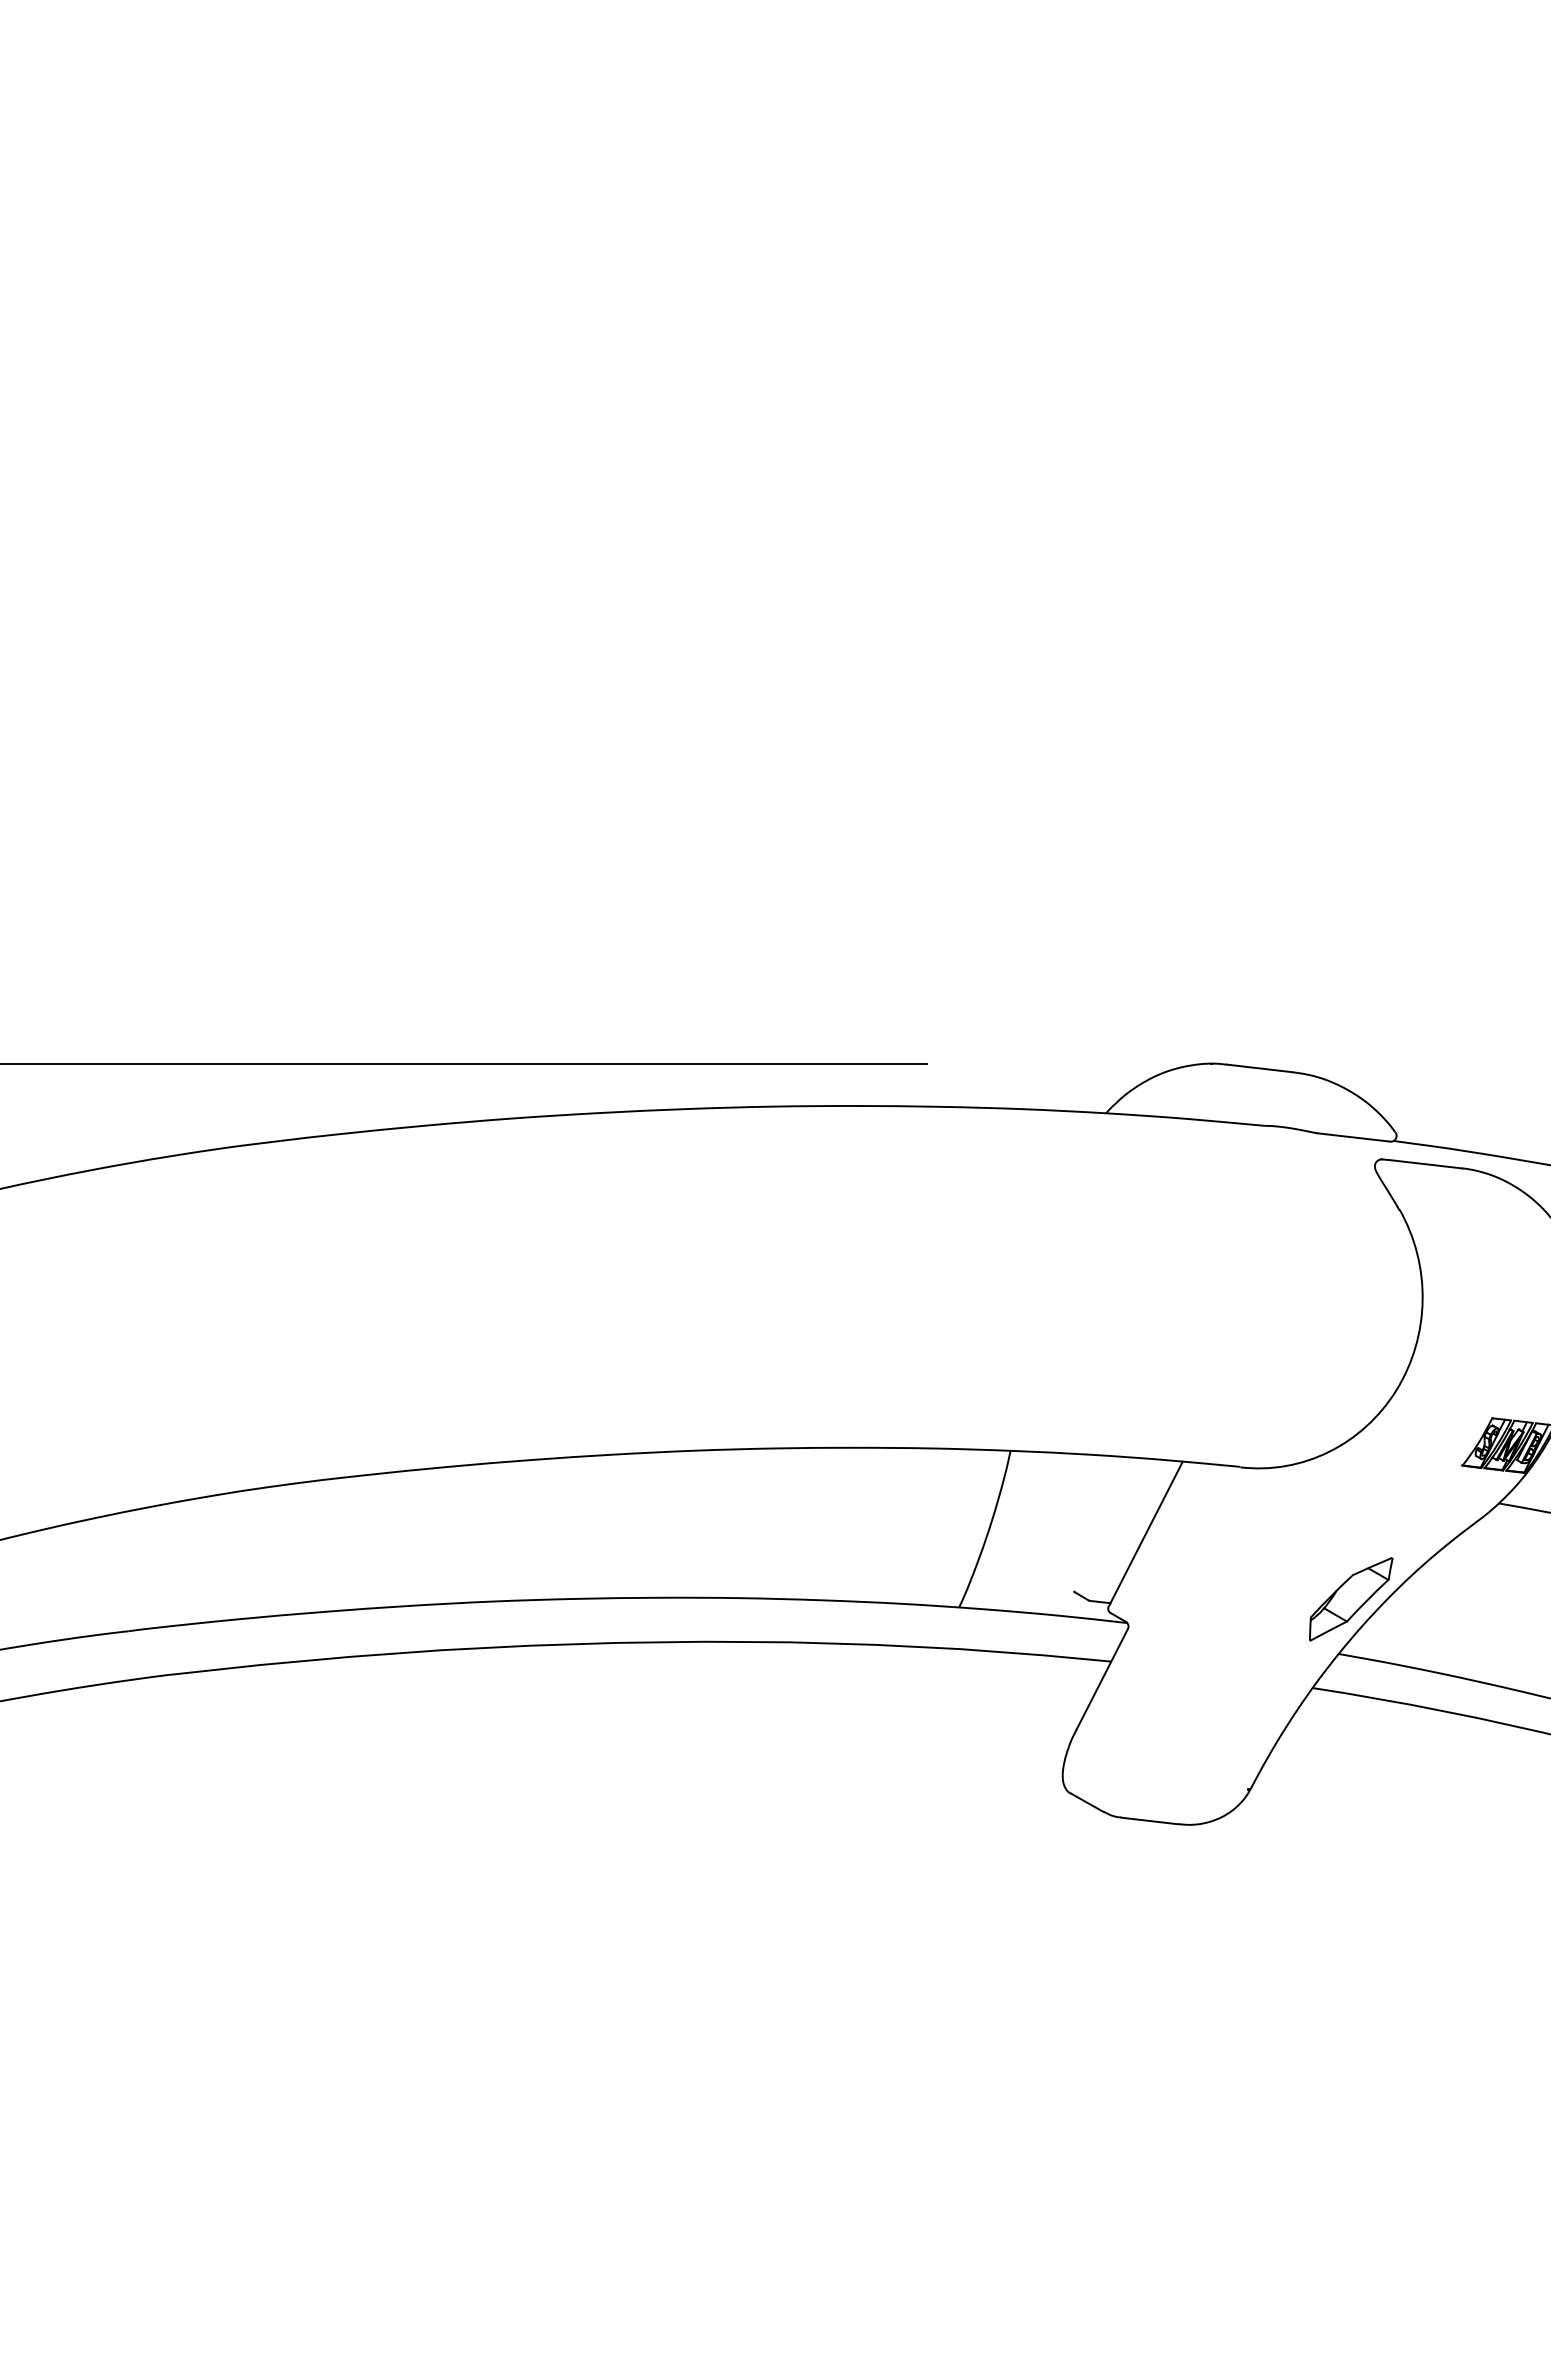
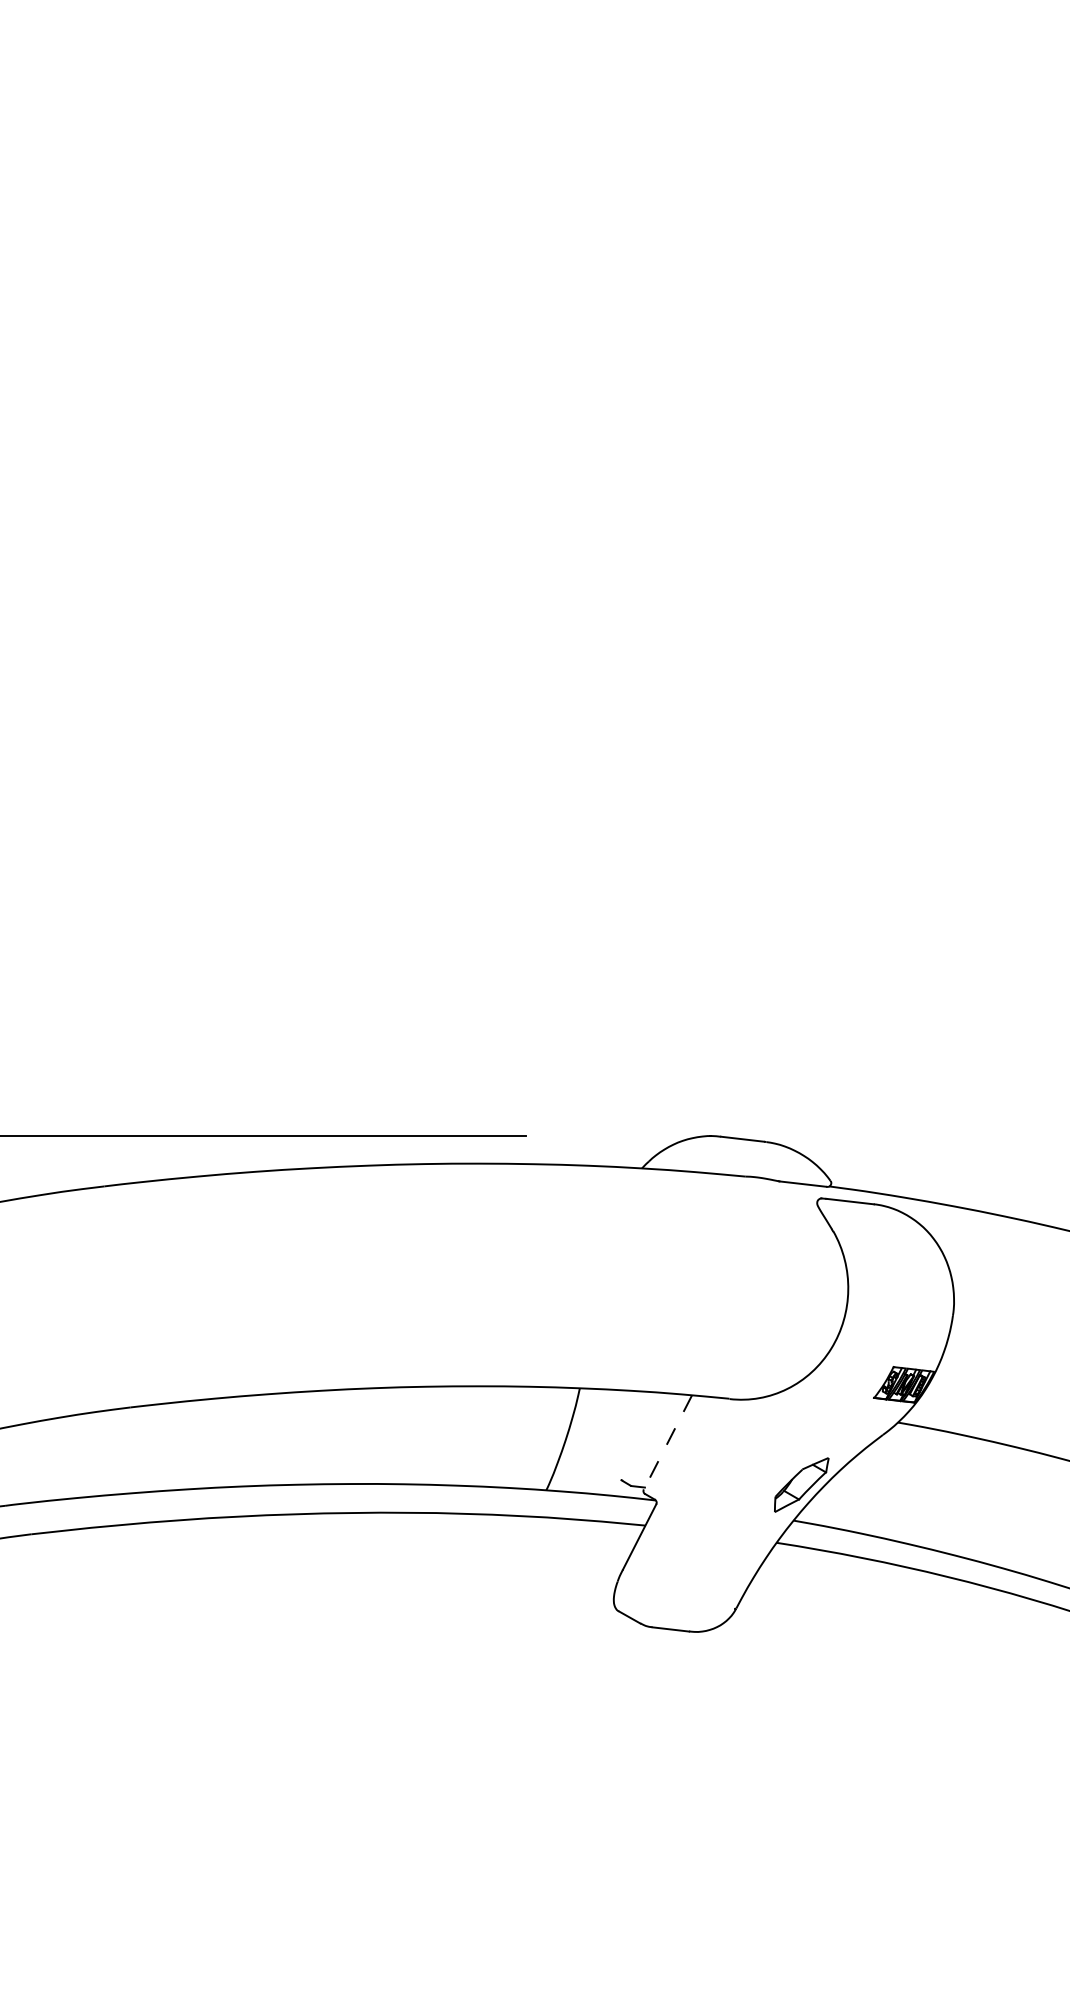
line: (1146, 1534) -> (668, 1442), solid -> dashed

